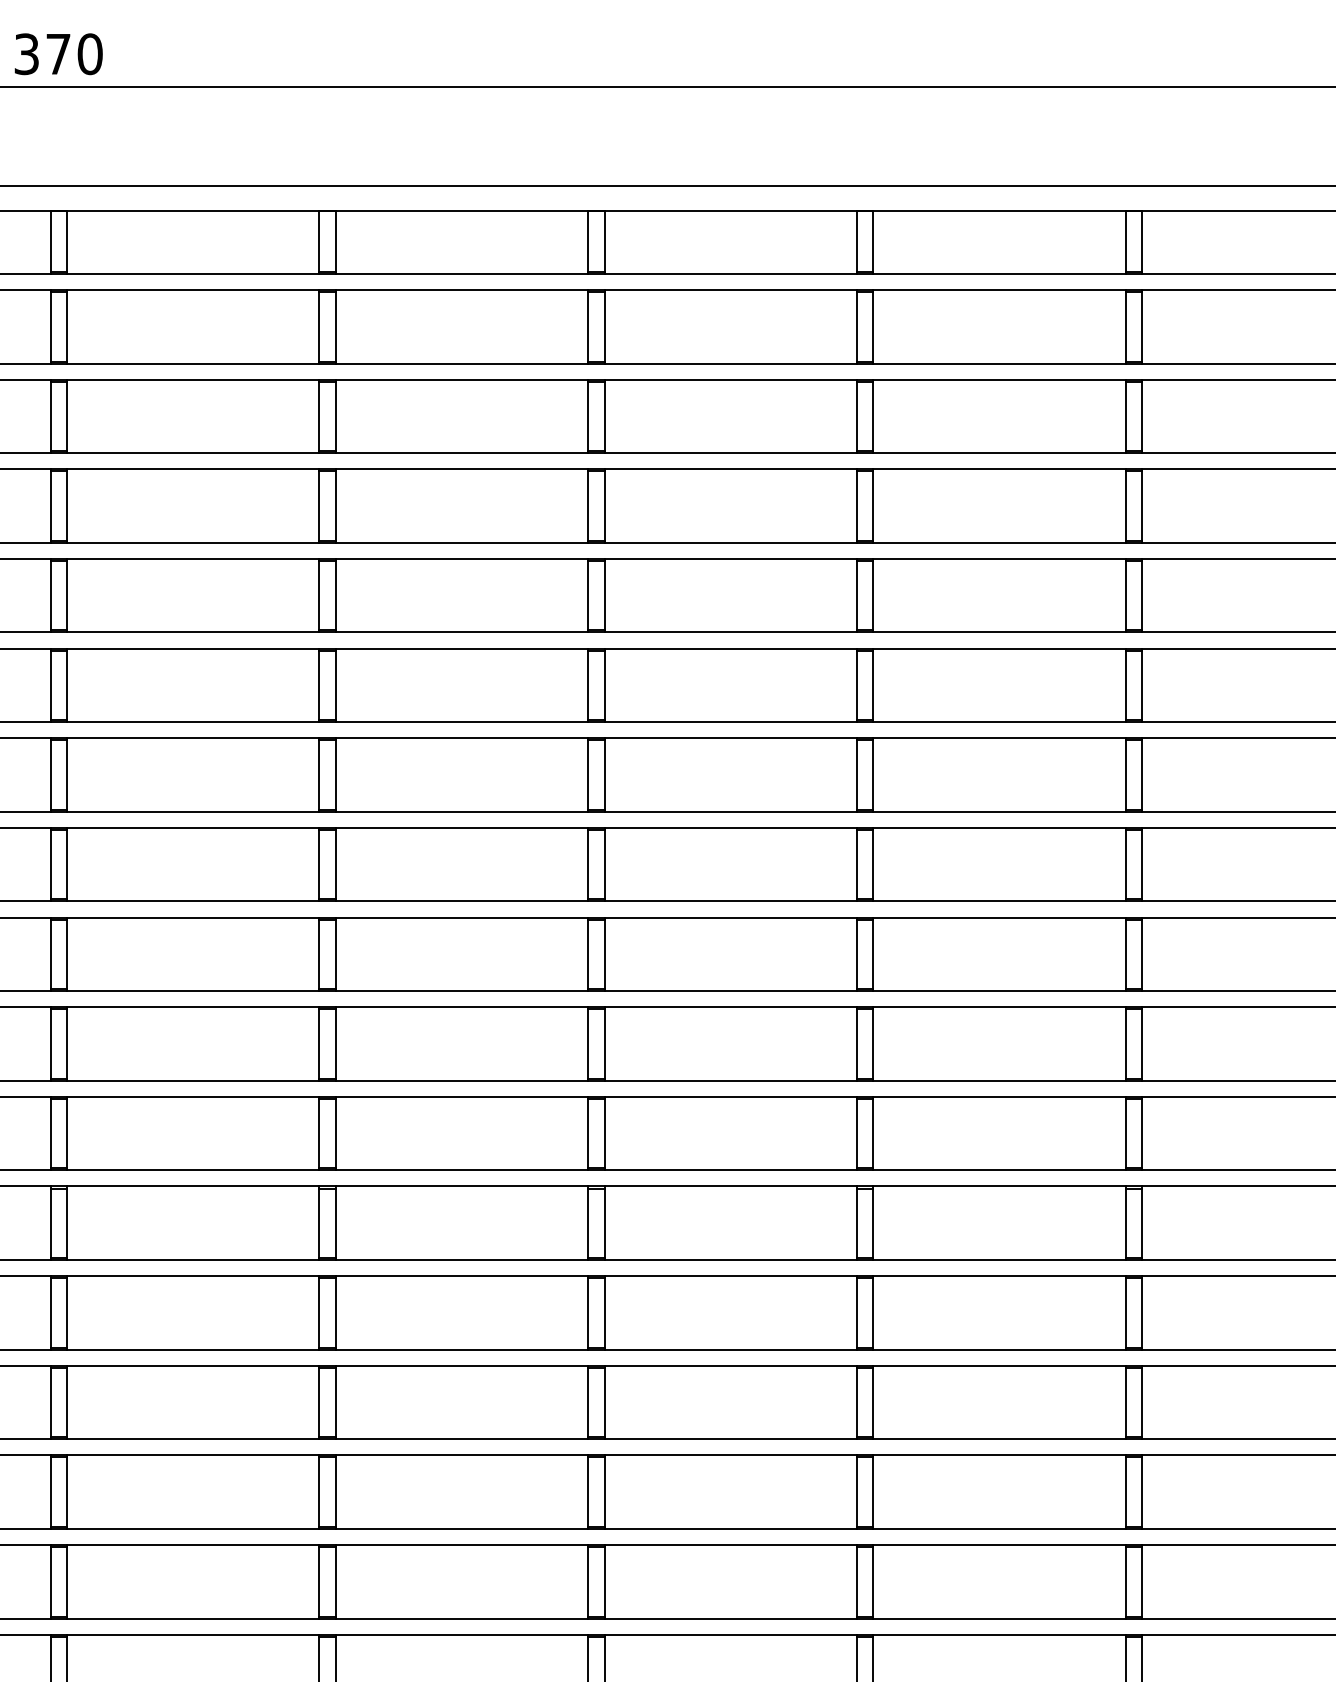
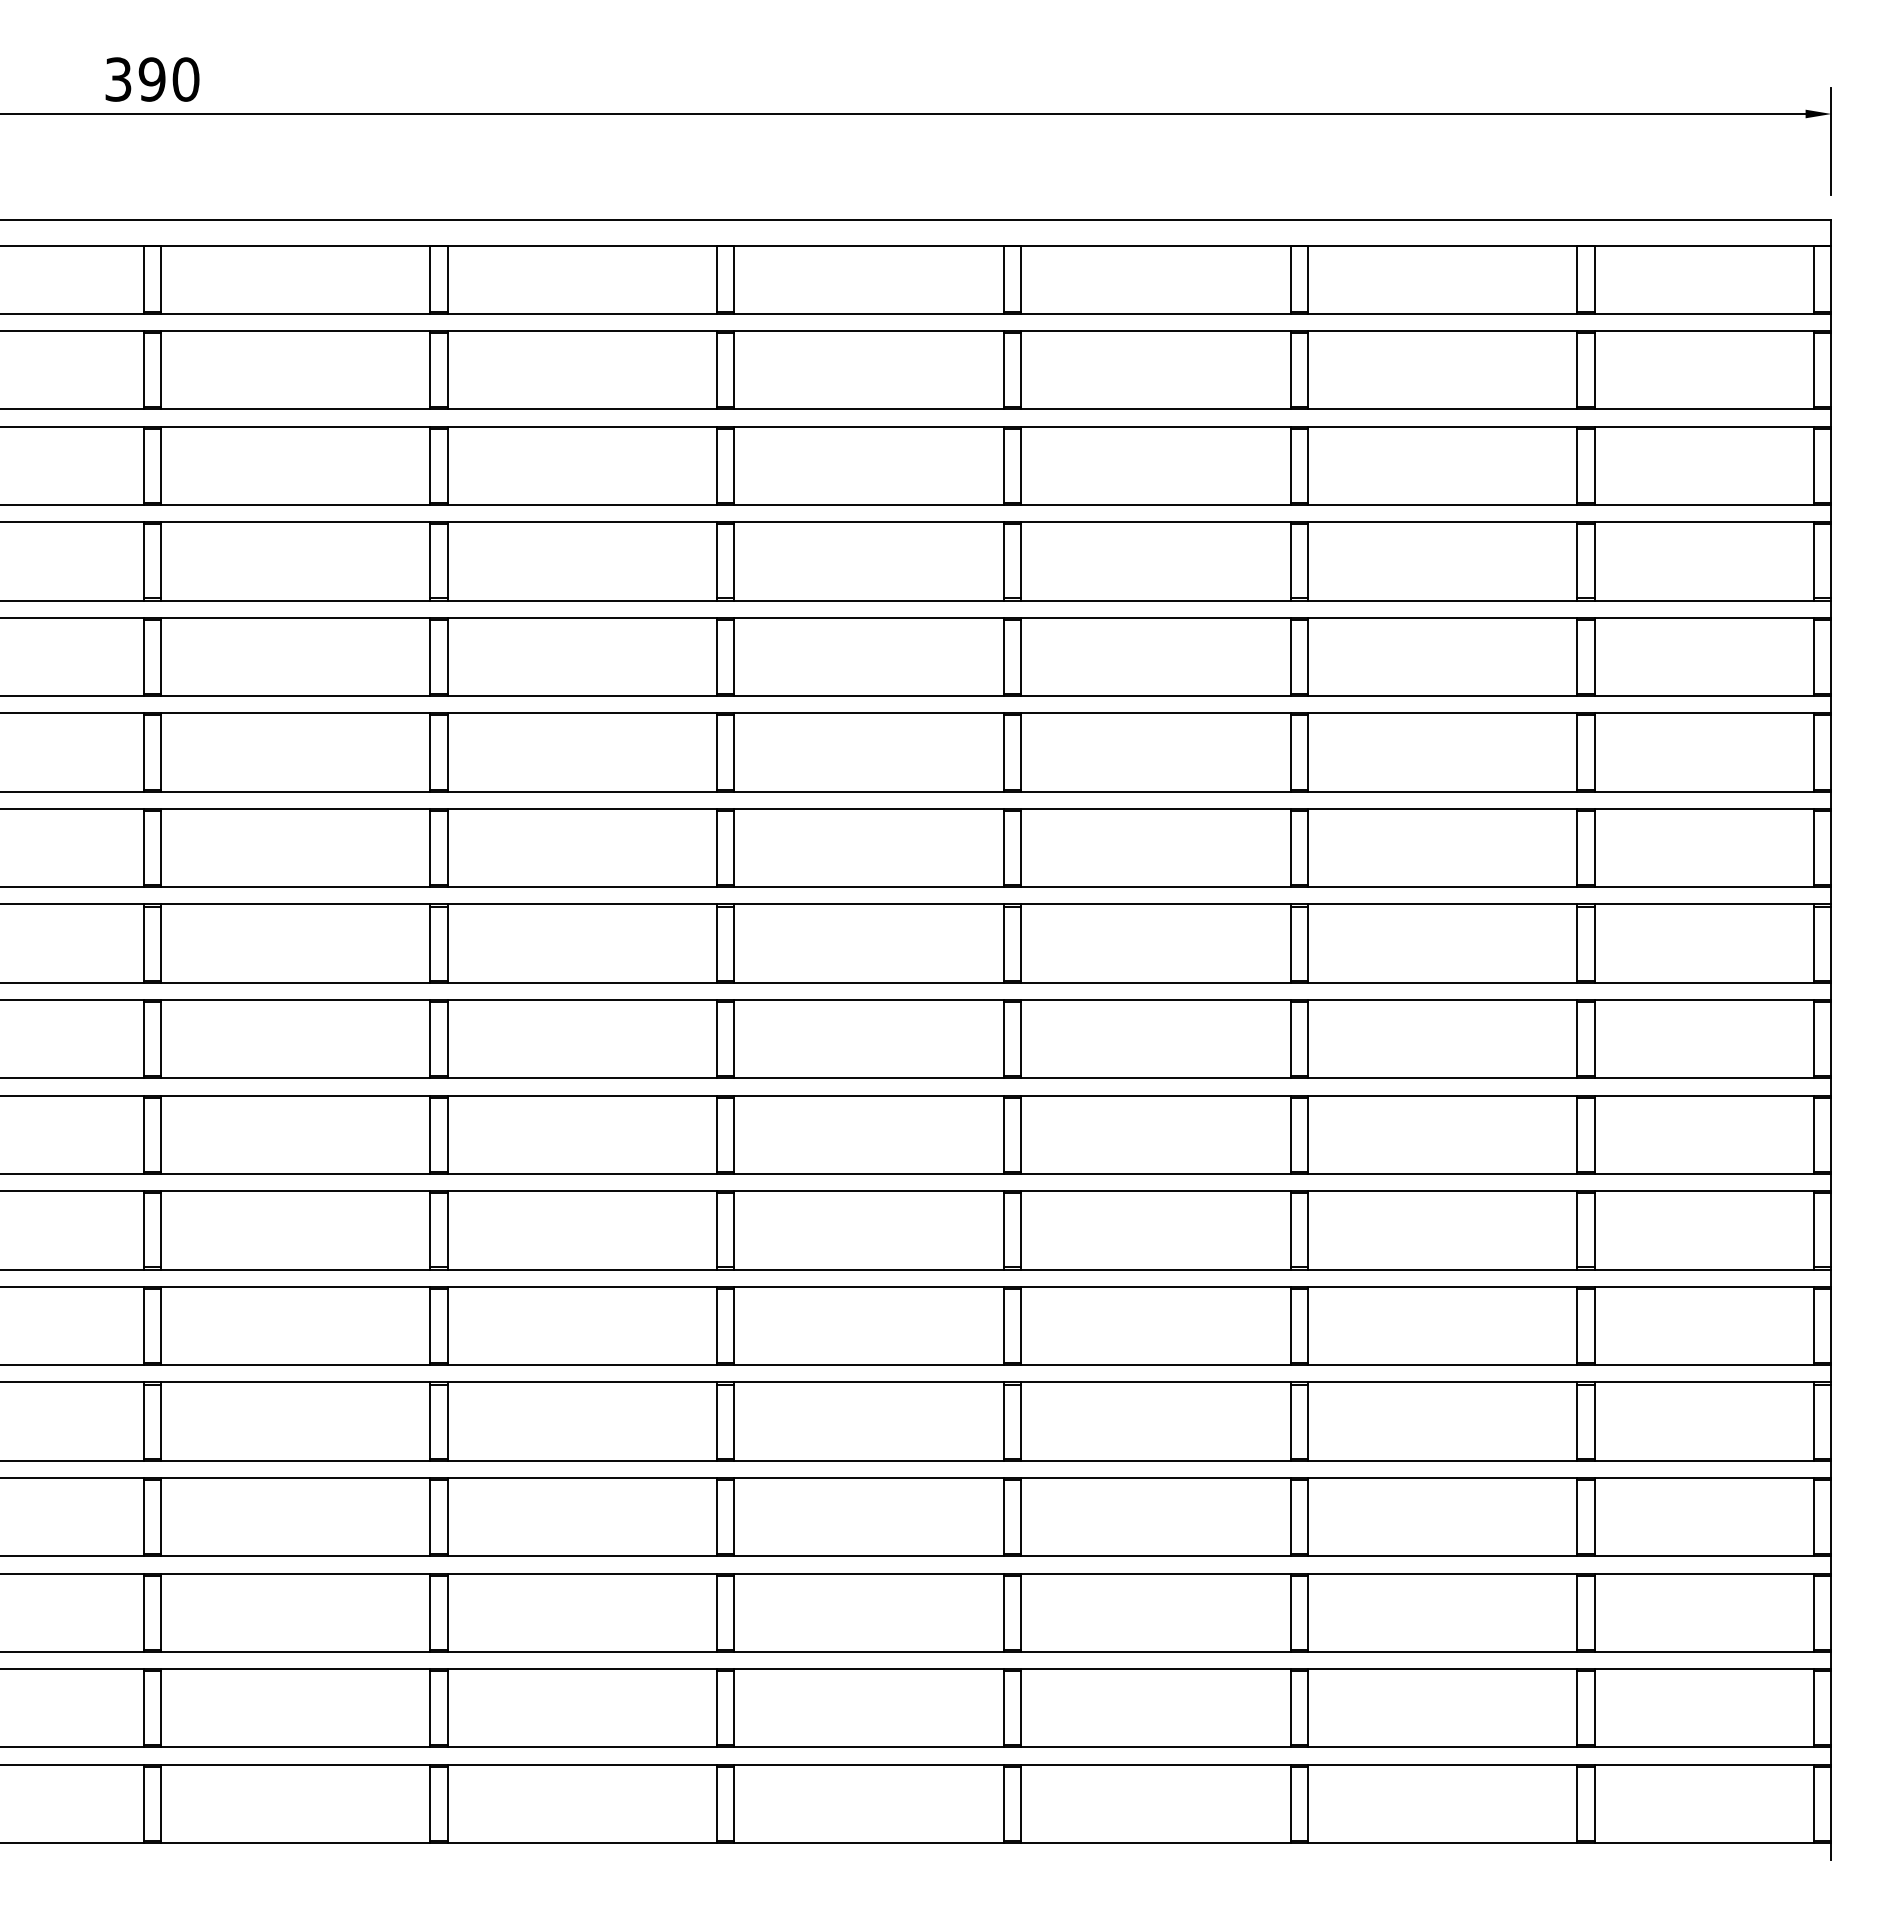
text: (57, 54) -> (151, 79), 370 -> 390

